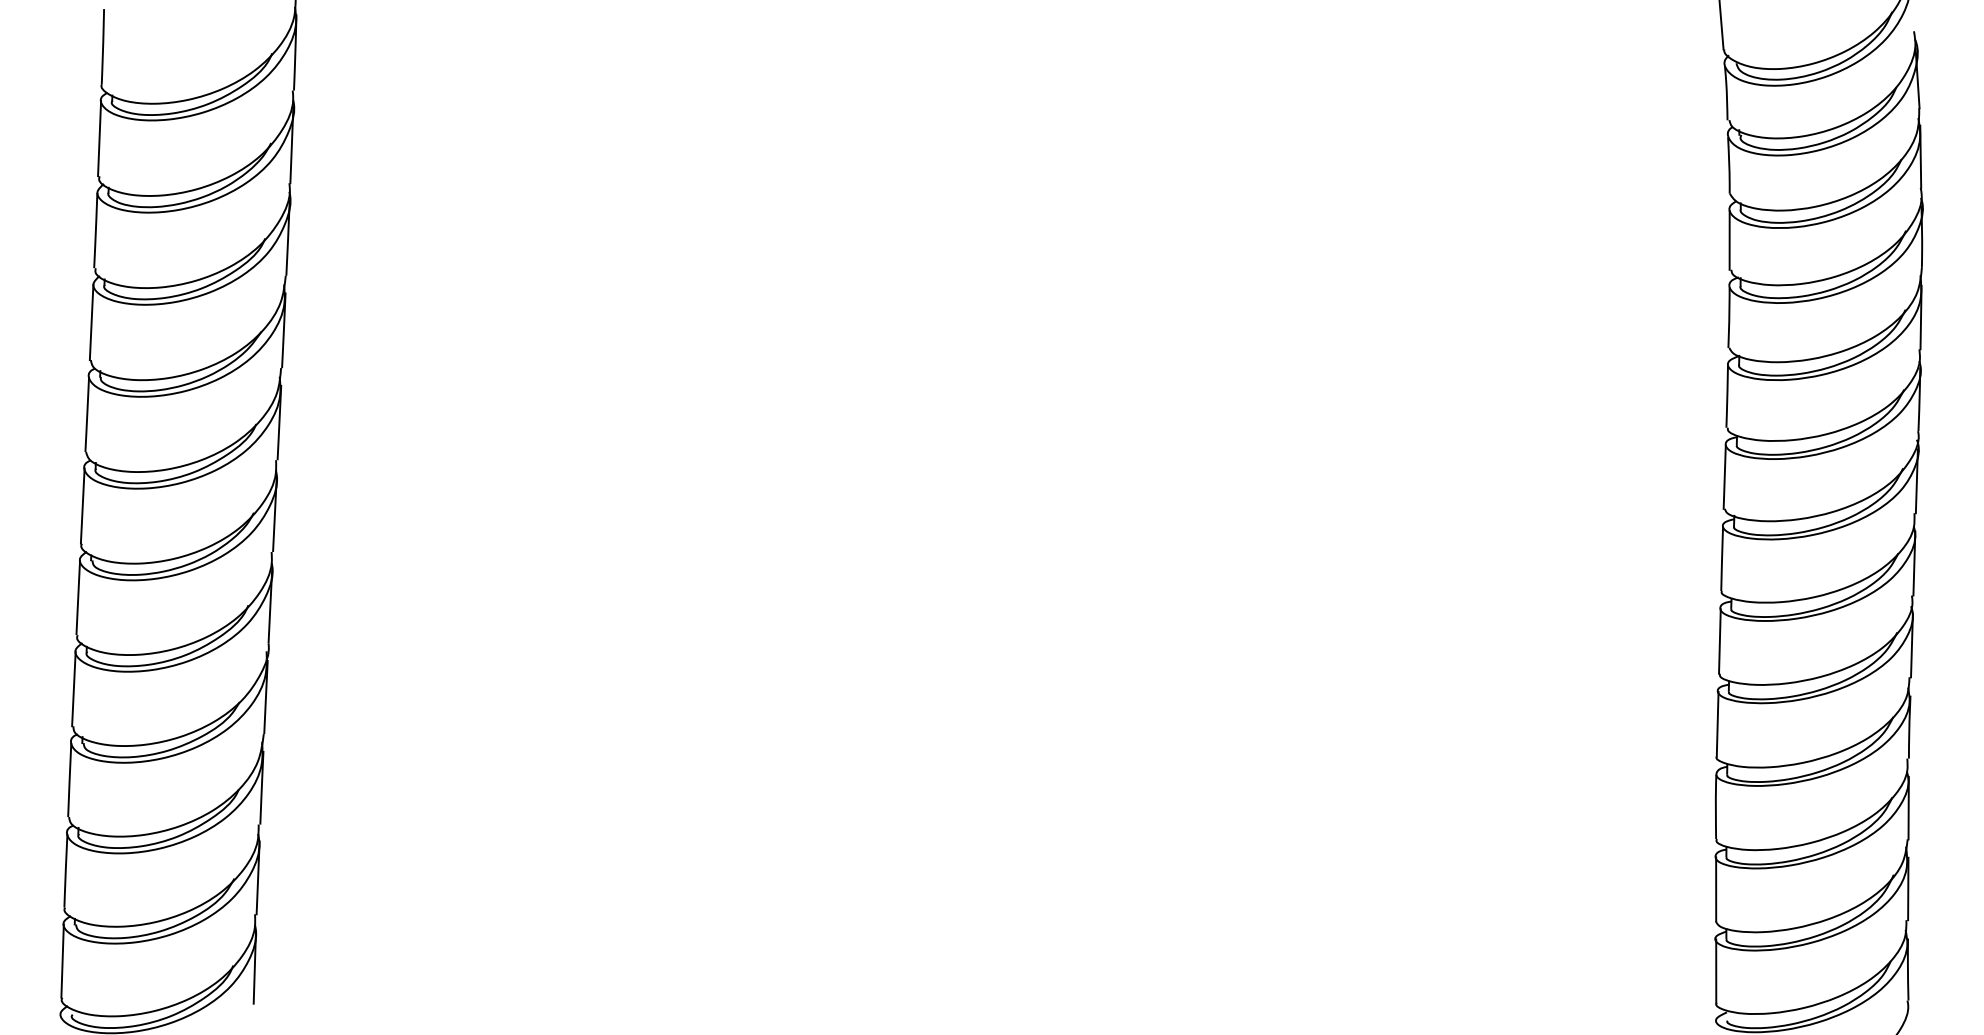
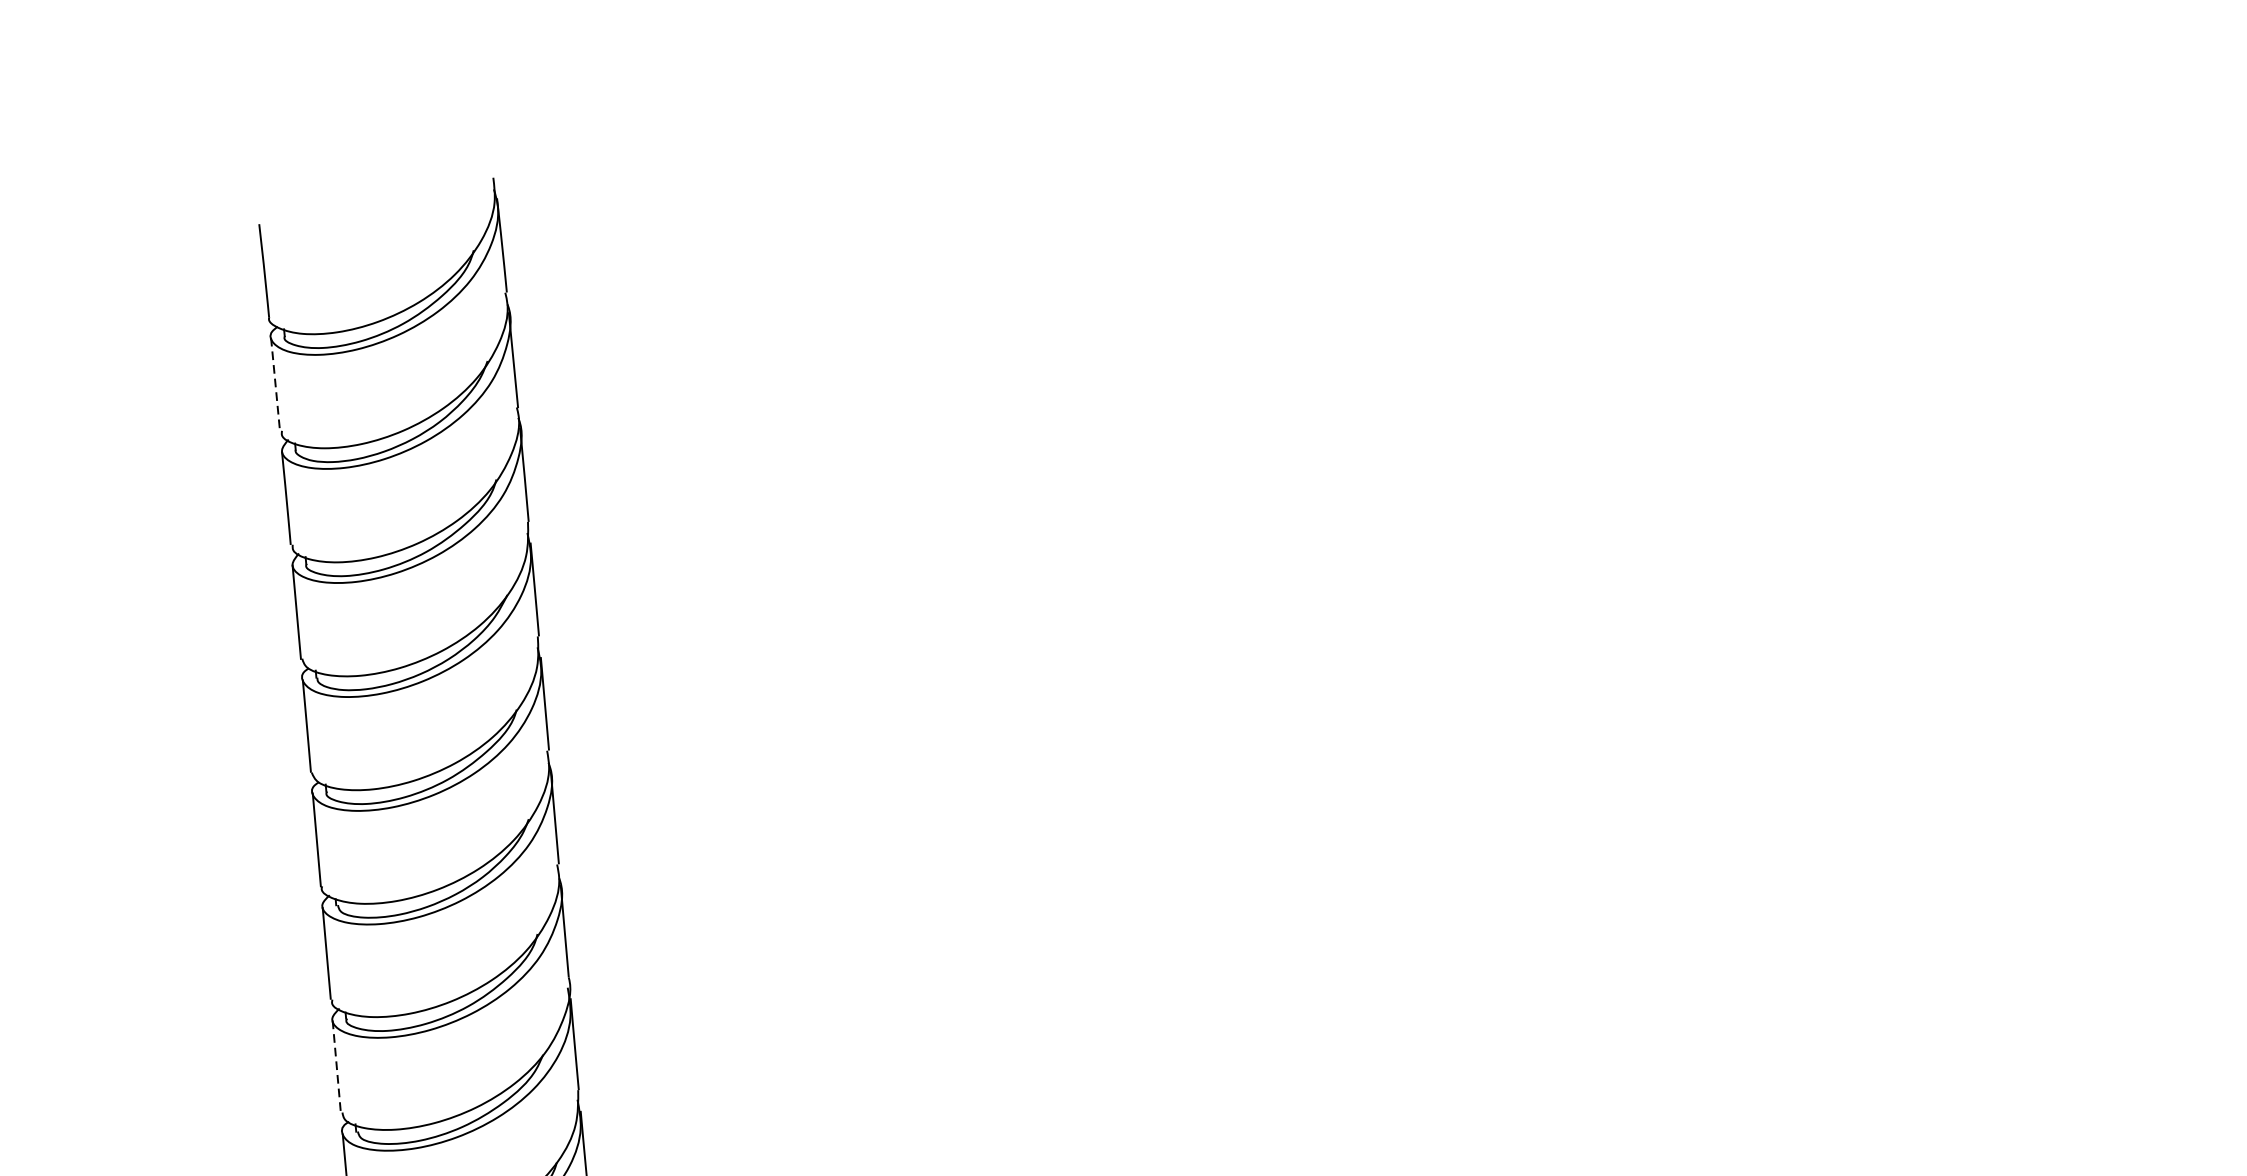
line: (99, 138) -> (275, 384), solid -> dashed
line: (73, 689) -> (336, 1067), solid -> dashed

